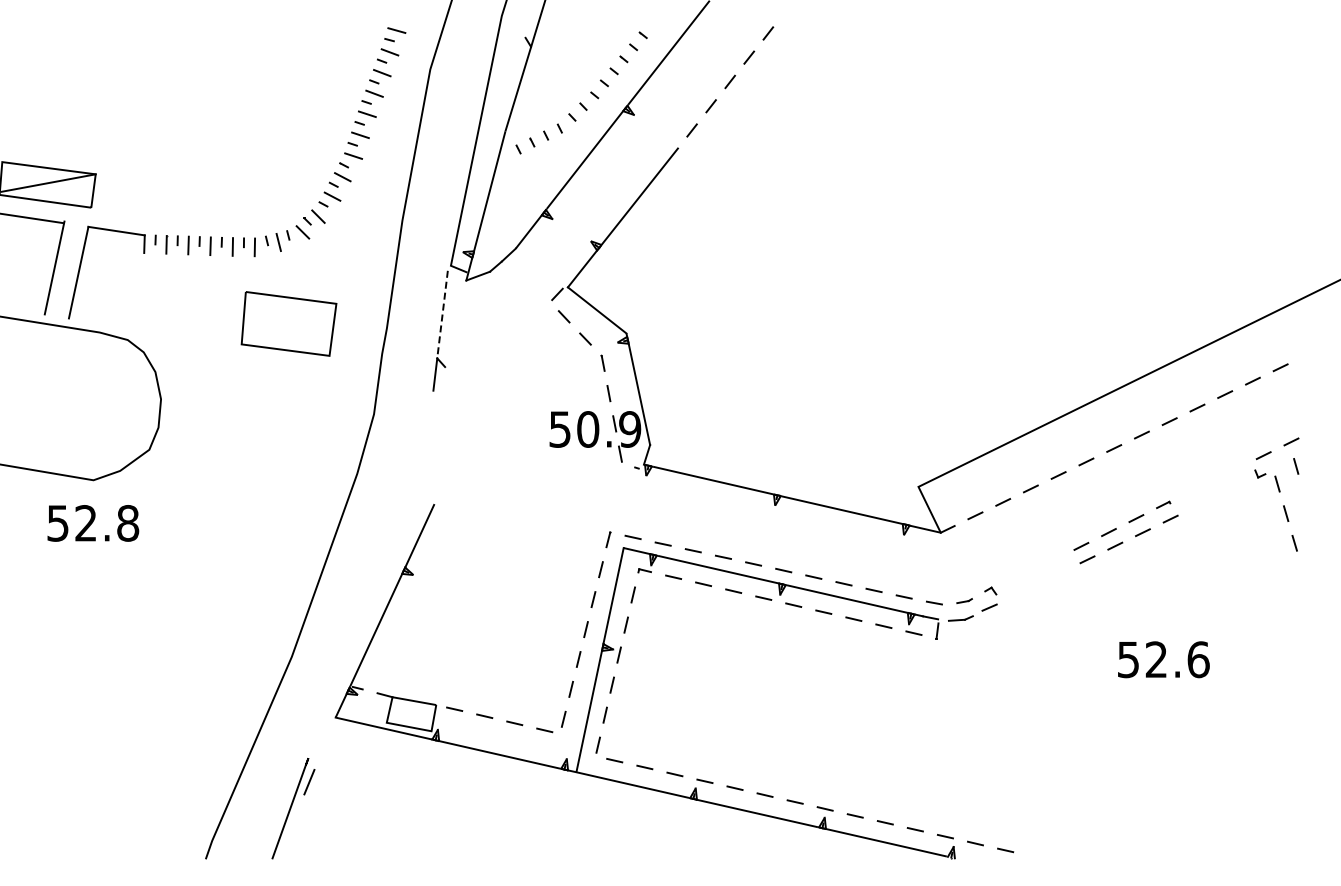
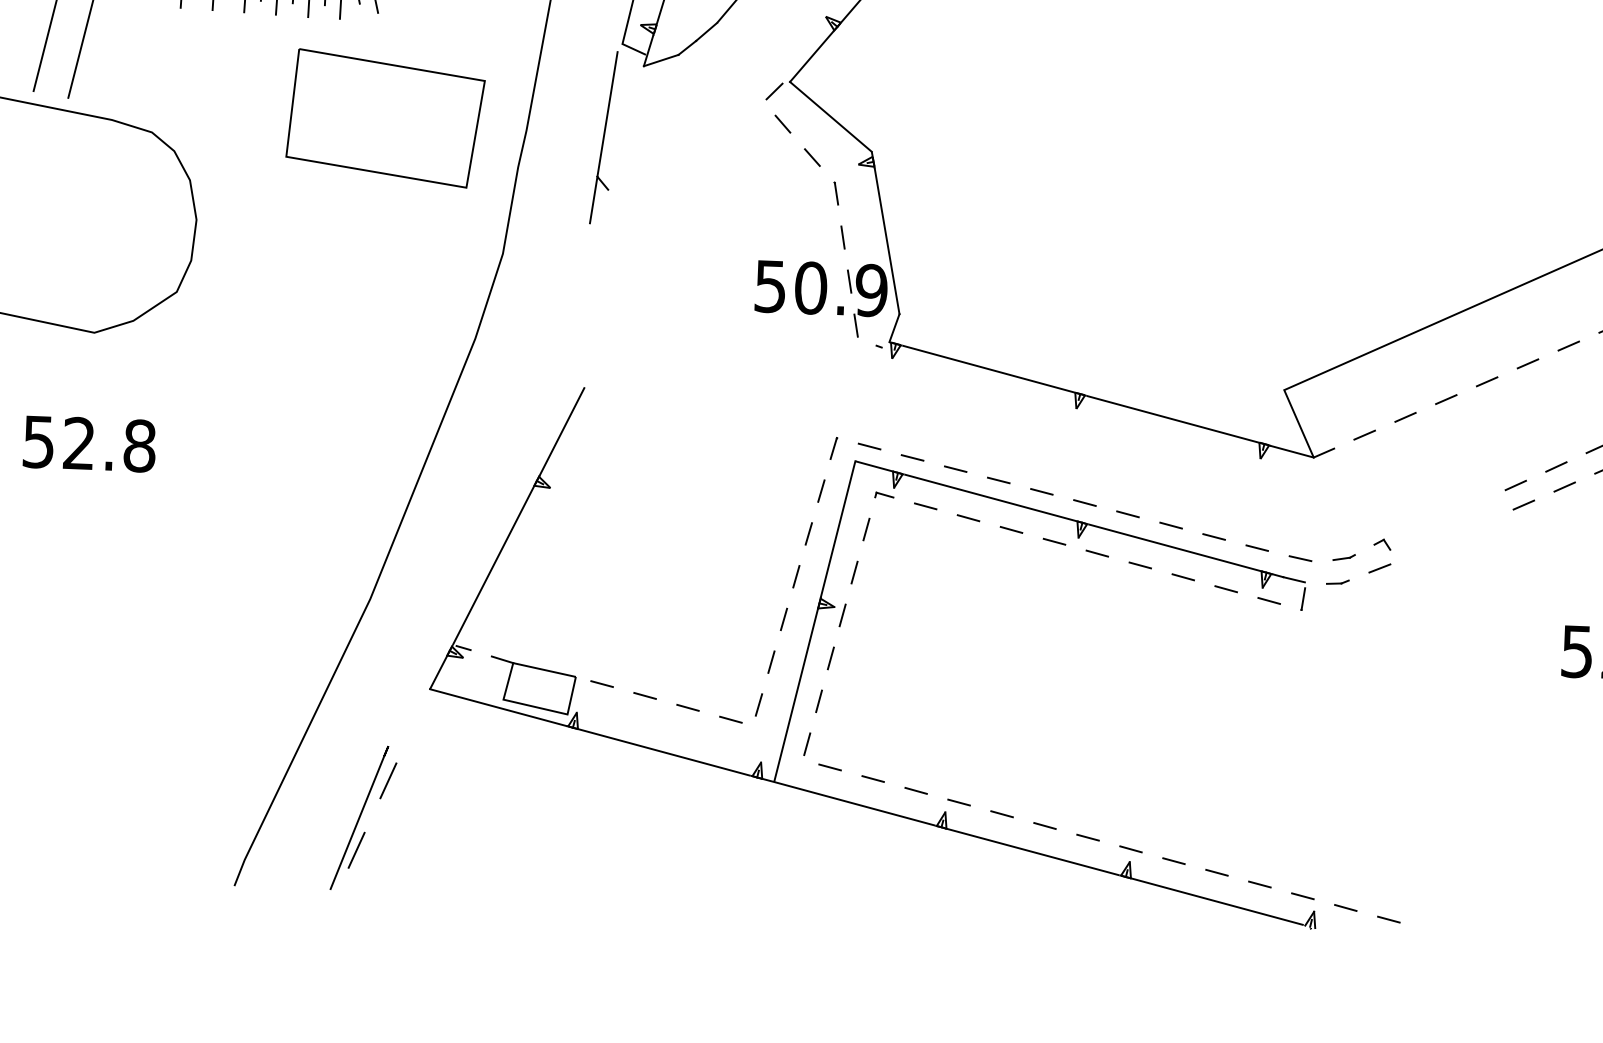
line: (442, 316) -> (607, 116), dashed -> solid
part: (288, 323) -> (384, 117), size x1.43
text: (93, 523) -> (89, 444), moved
part: (960, 617) -> (1337, 580), size x0.62
line: (289, 830) -> (356, 849), added

